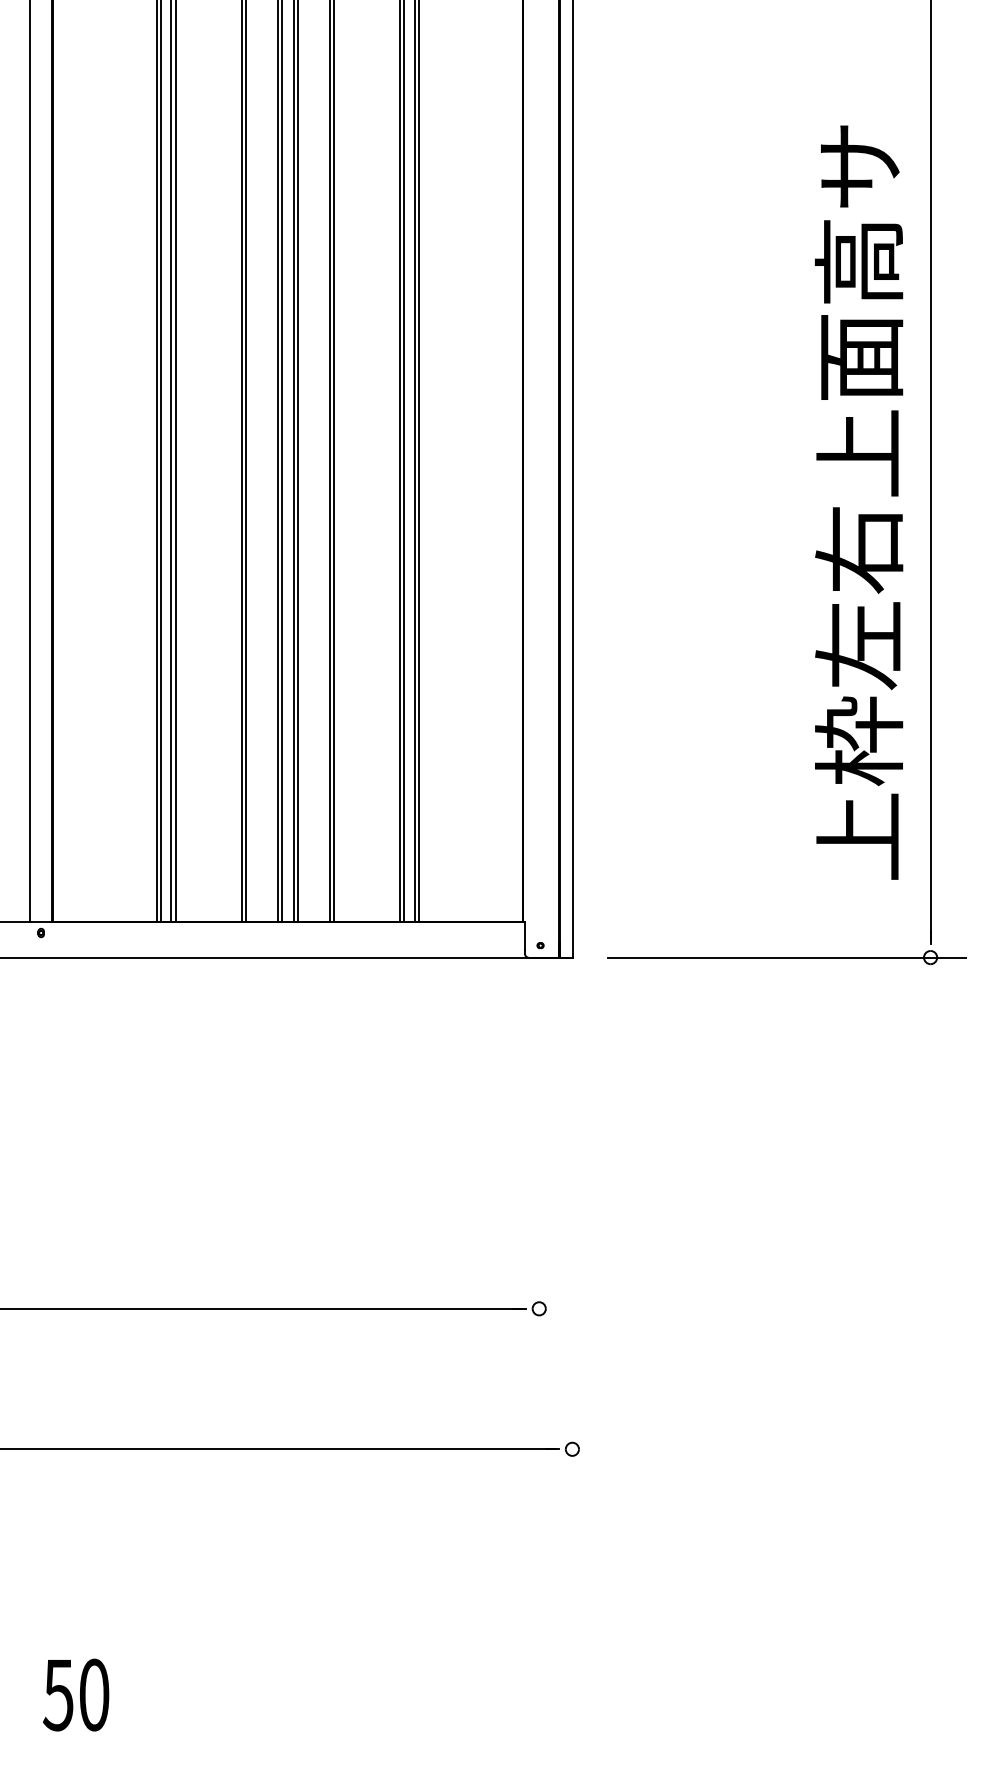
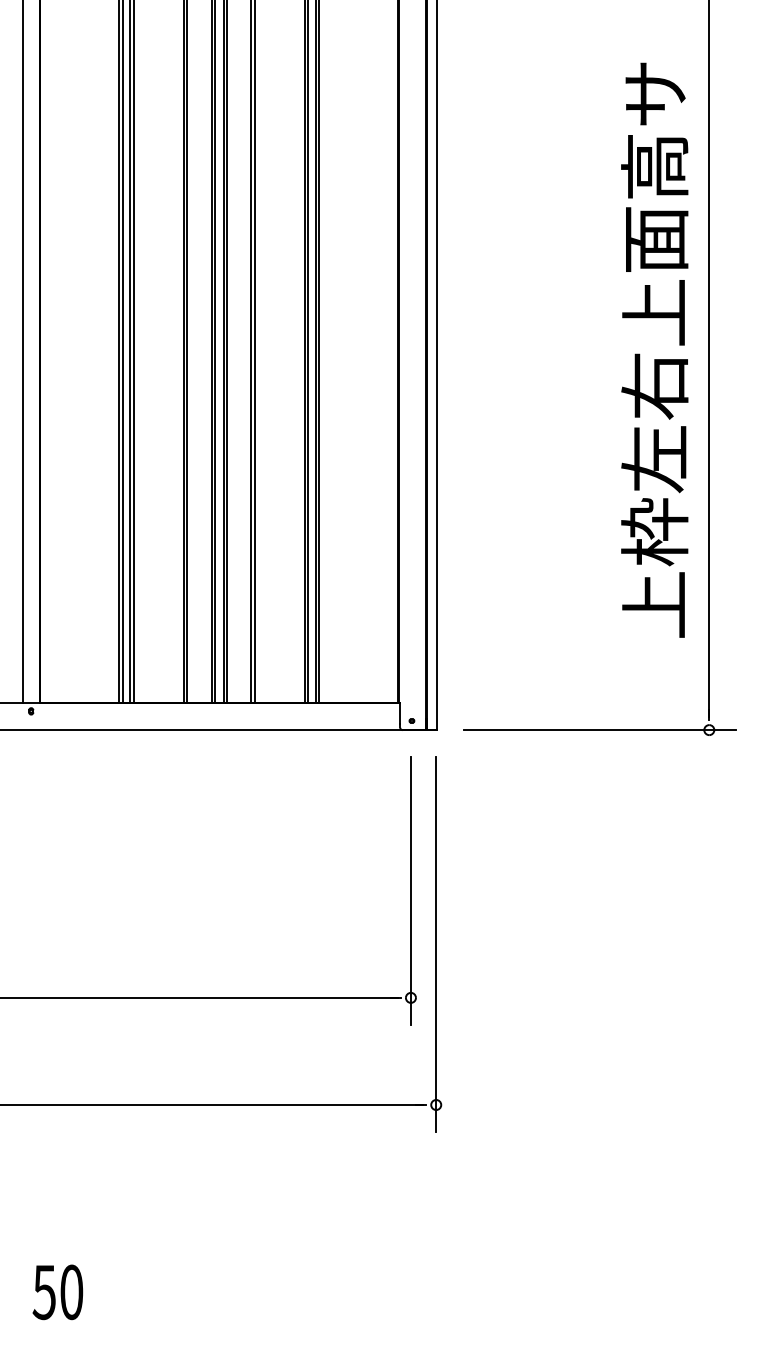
text: (858, 501) -> (654, 349), moved
line: (538, 1167) -> (410, 890), added
line: (572, 1237) -> (436, 943), added

